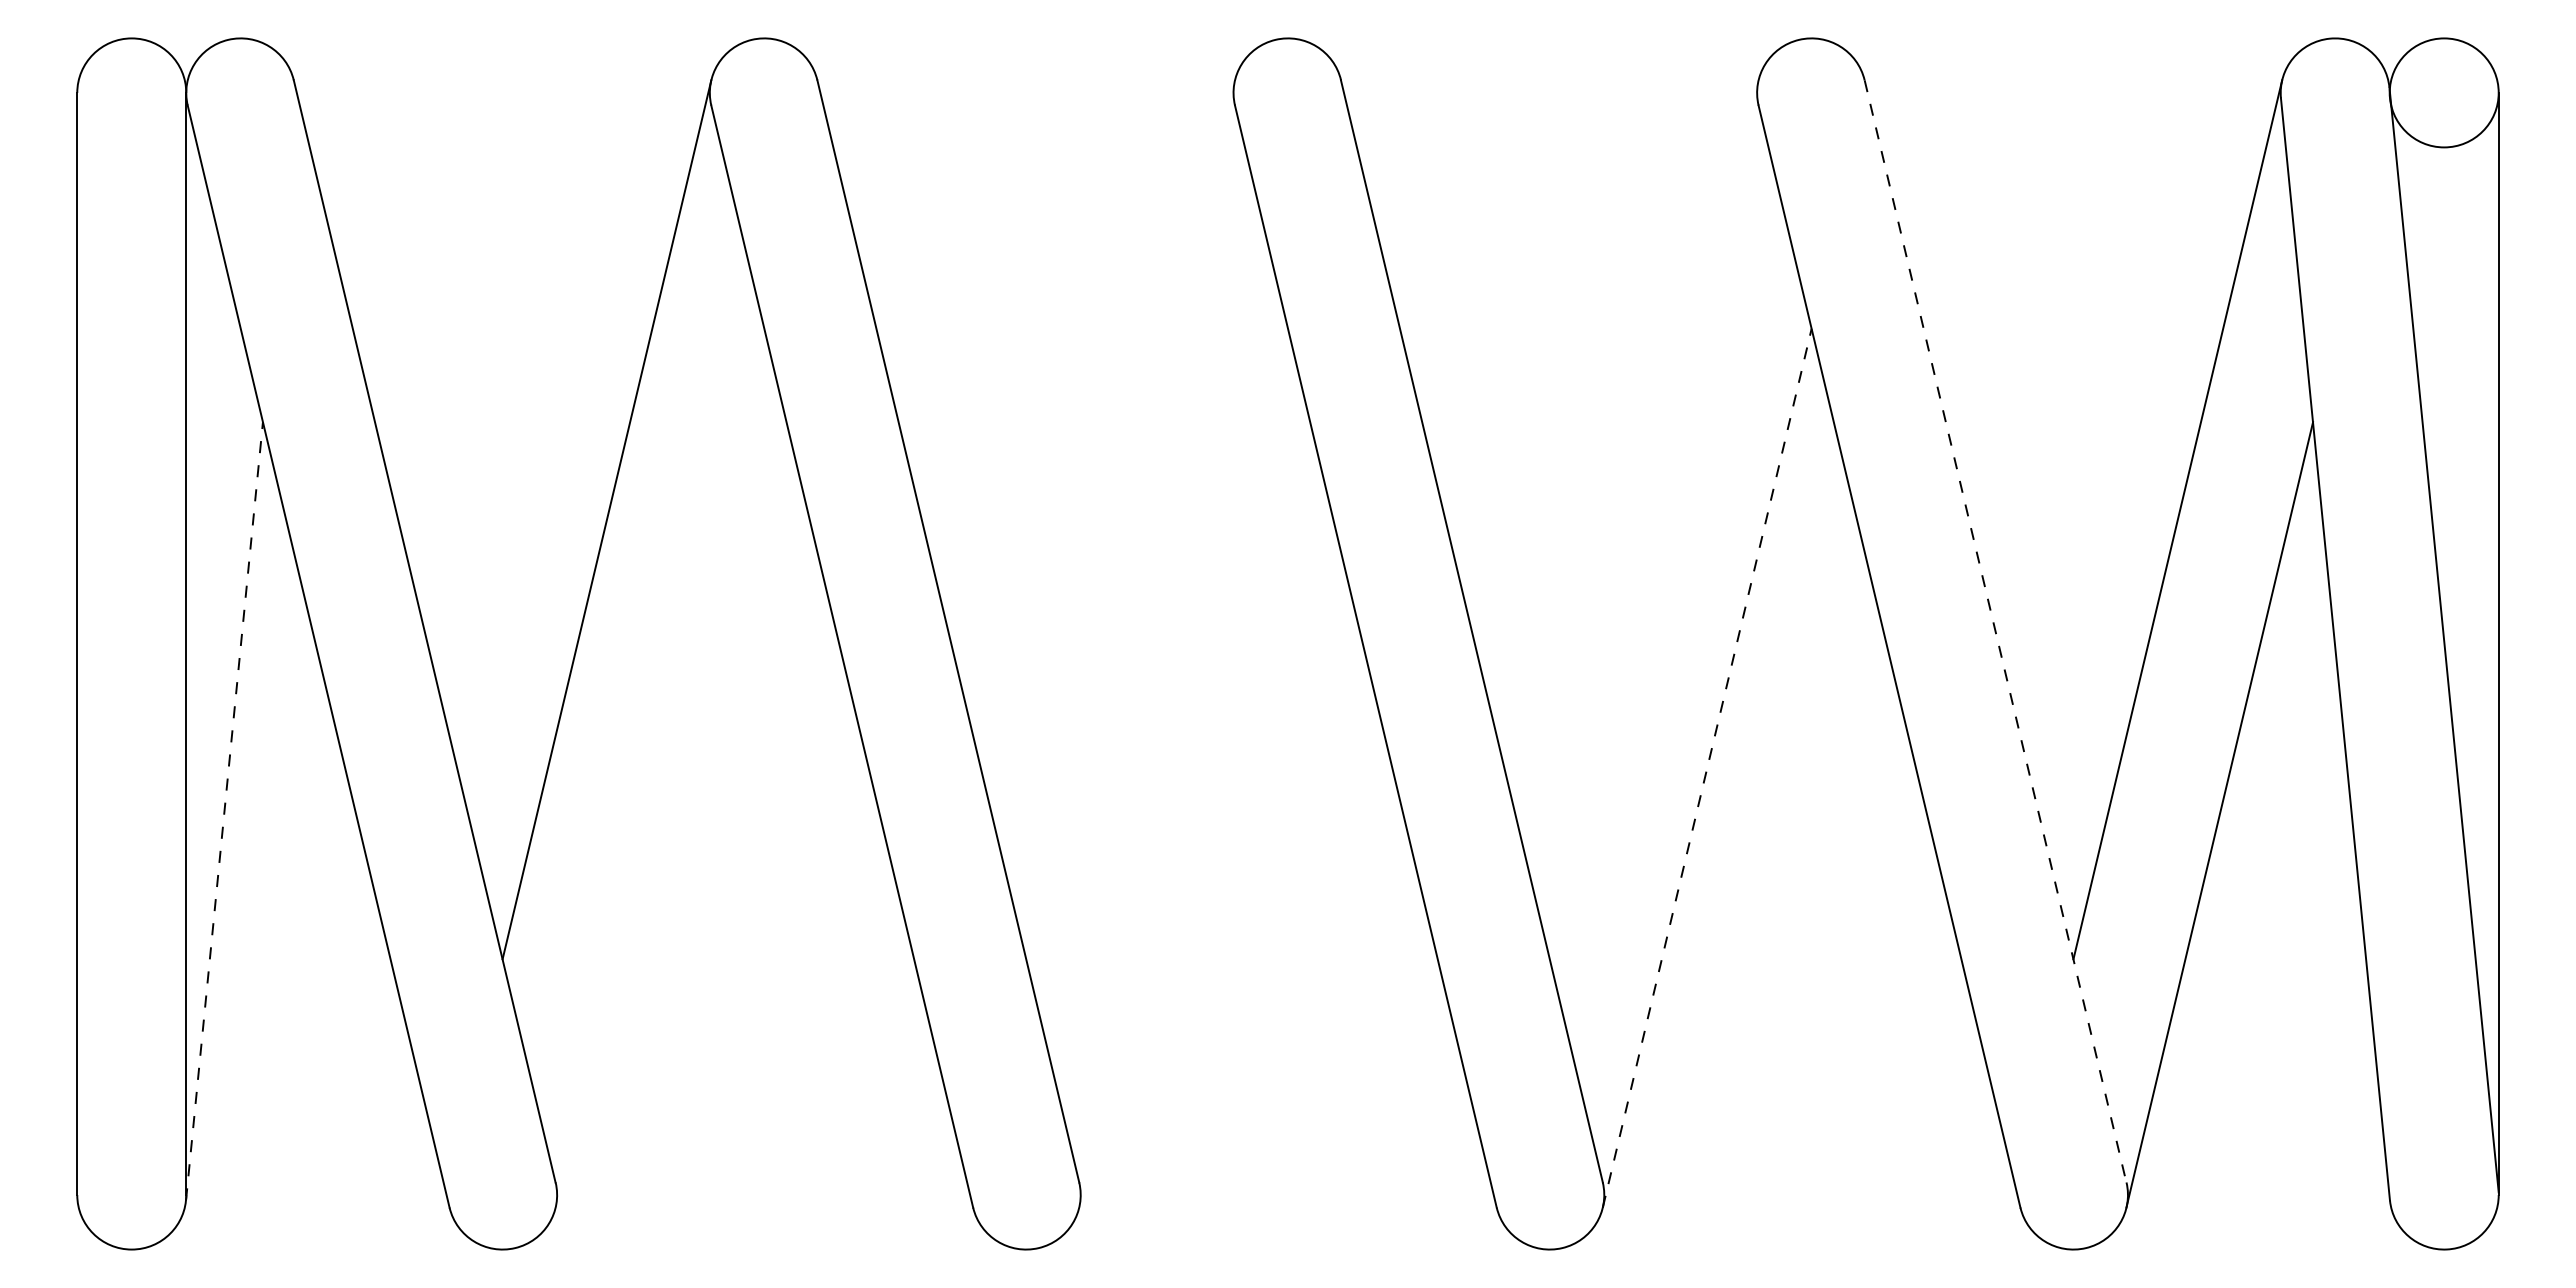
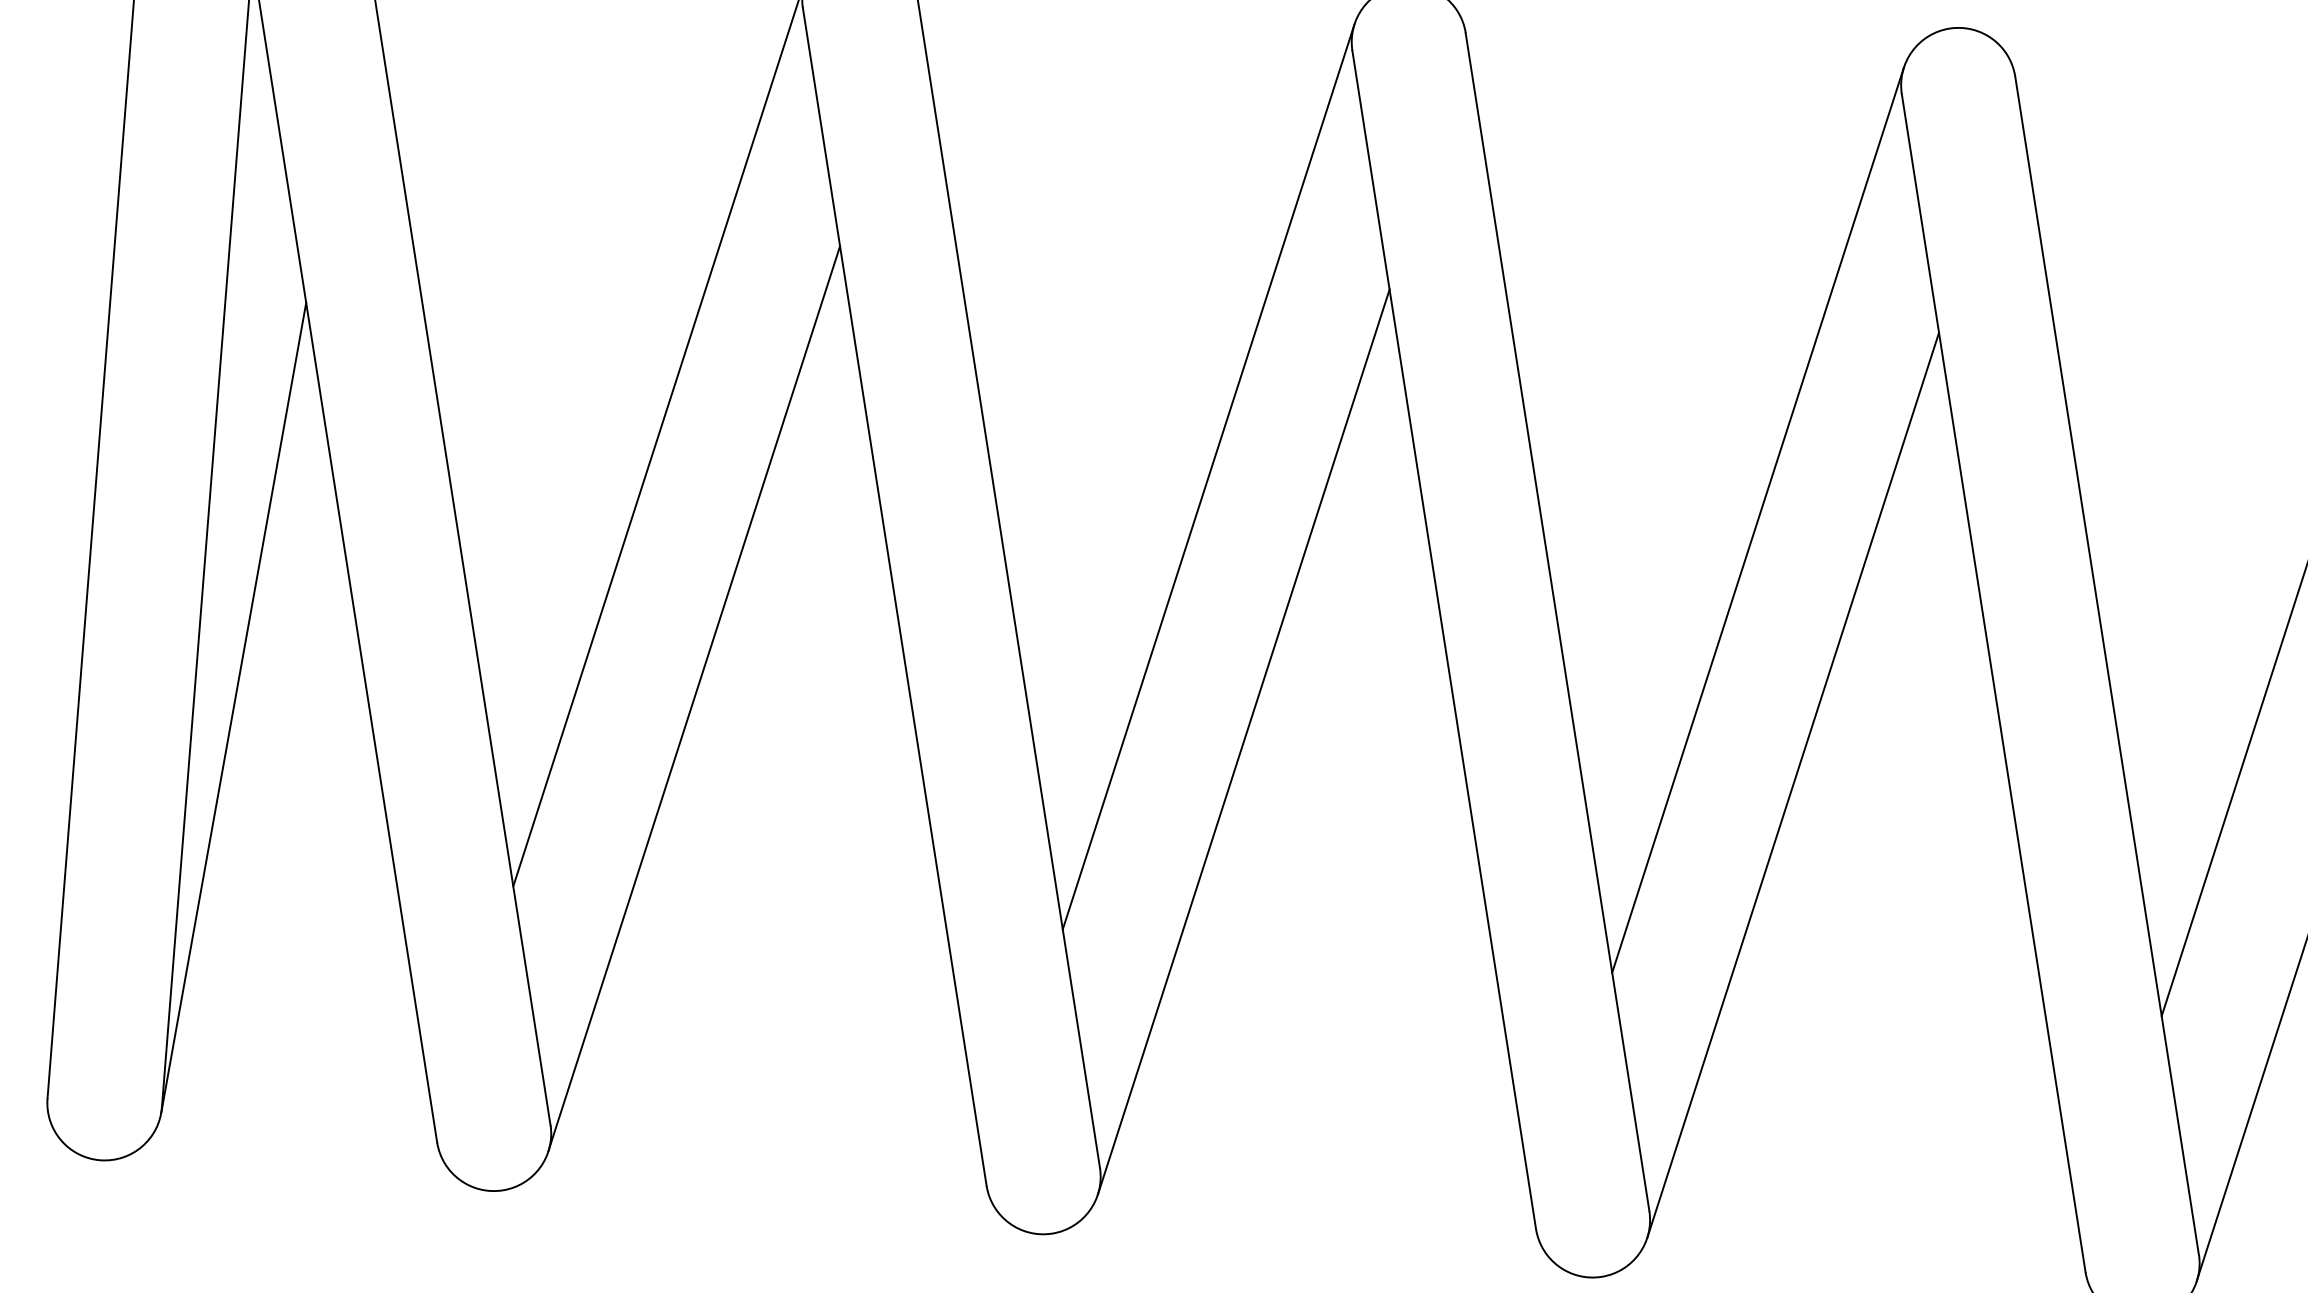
line: (1130, 519) -> (1208, 476), added
line: (1653, 519) -> (1757, 519), added
line: (1995, 631) -> (2106, 665), dashed -> solid
line: (659, 767) -> (693, 697), added
line: (1183, 767) -> (1243, 741), added
line: (1707, 768) -> (1793, 785), dashed -> solid
line: (224, 811) -> (233, 708), dashed -> solid

